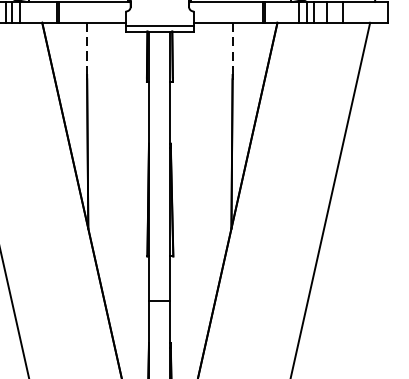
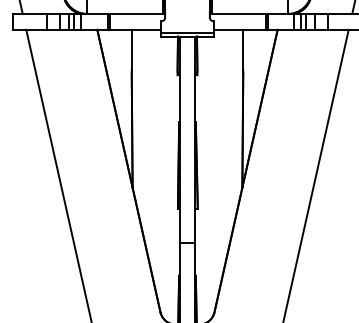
line: (232, 48) -> (243, 49), dashed -> solid
line: (86, 49) -> (131, 50), dashed -> solid

